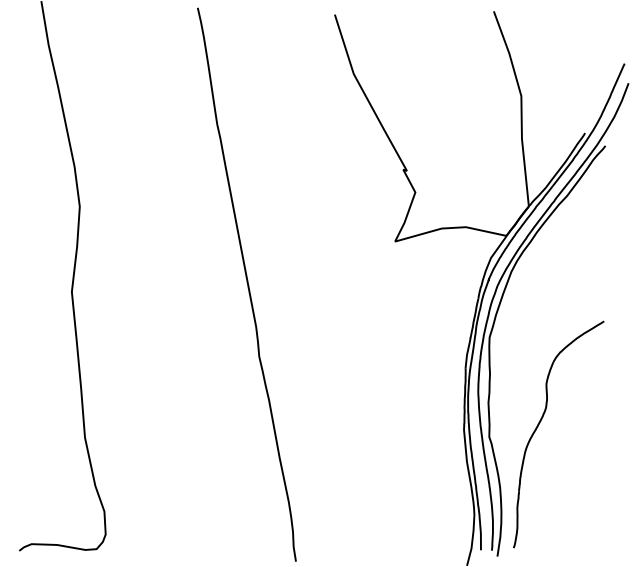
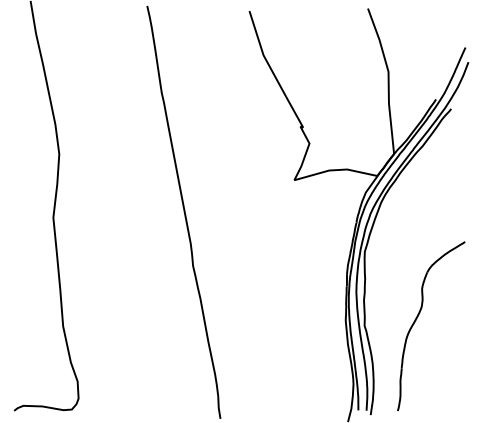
part: (540, 423) -> (417, 318), moved

